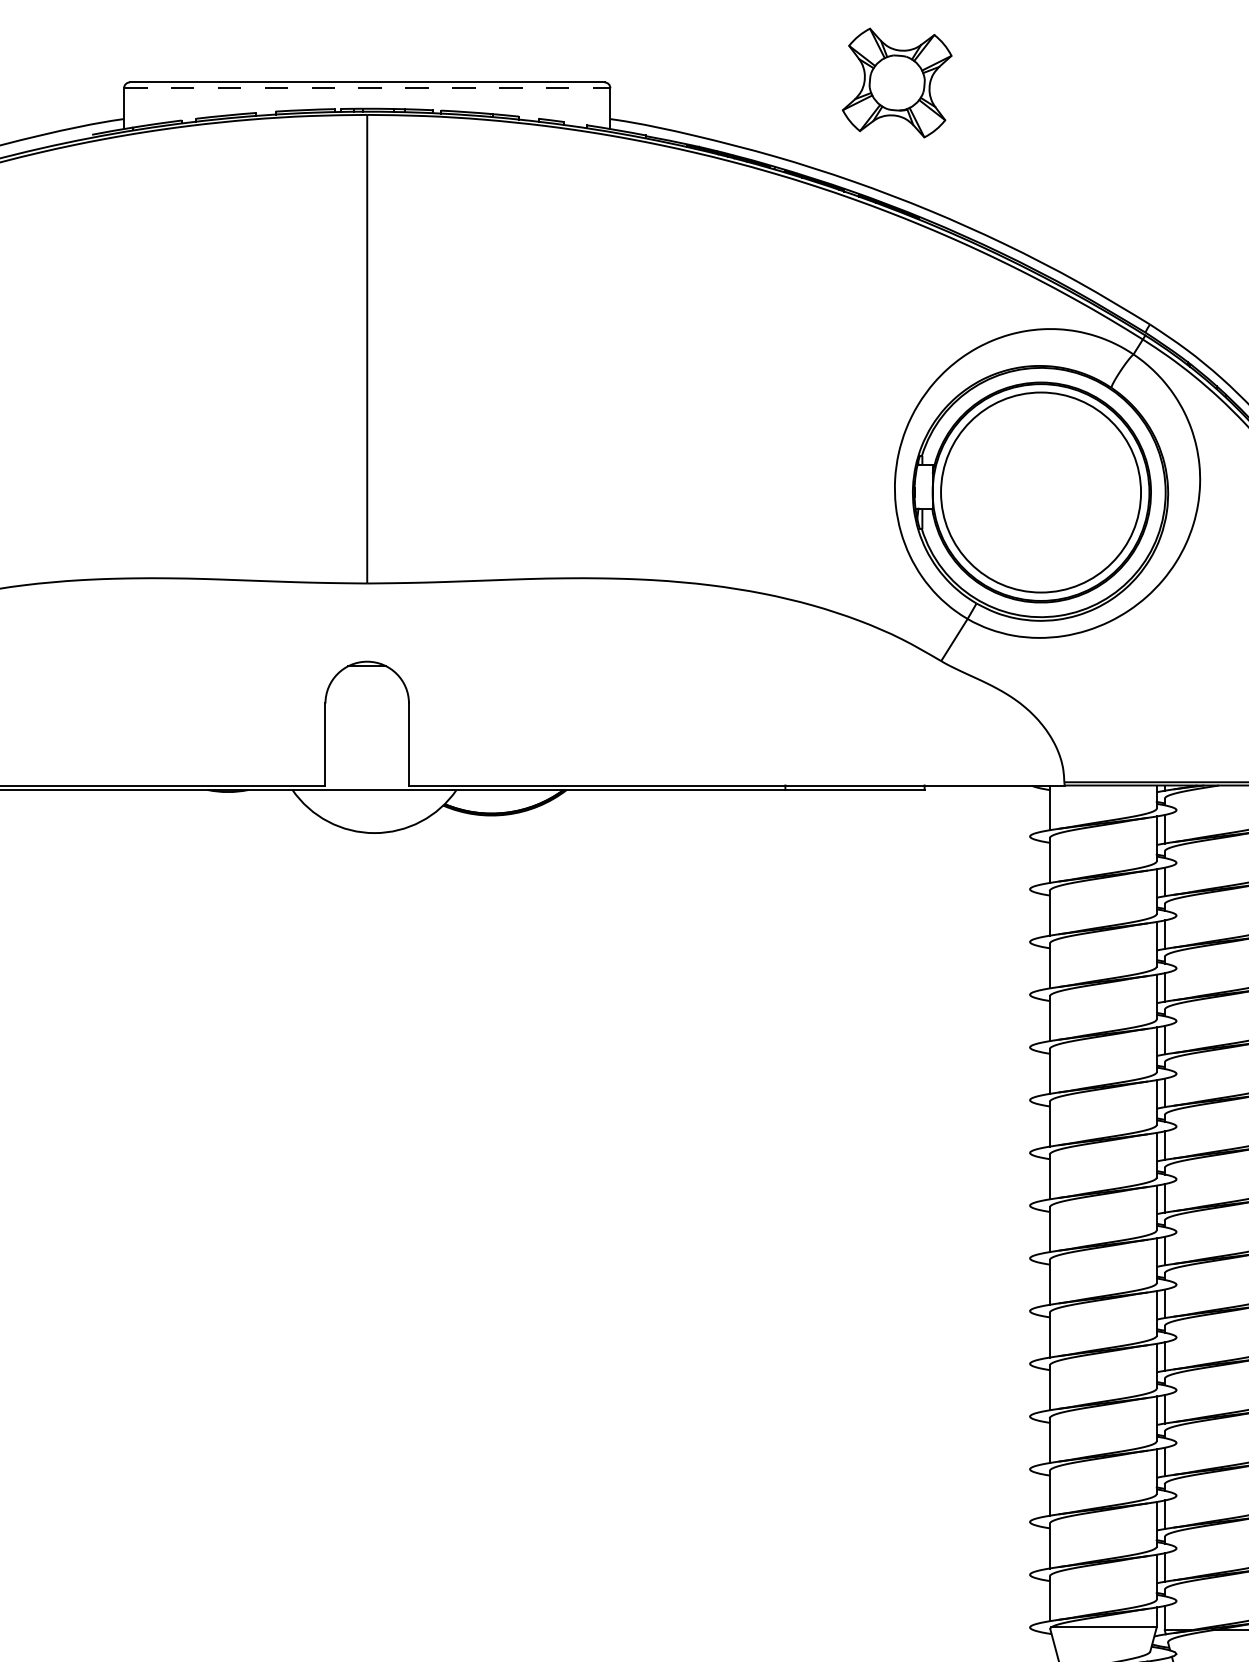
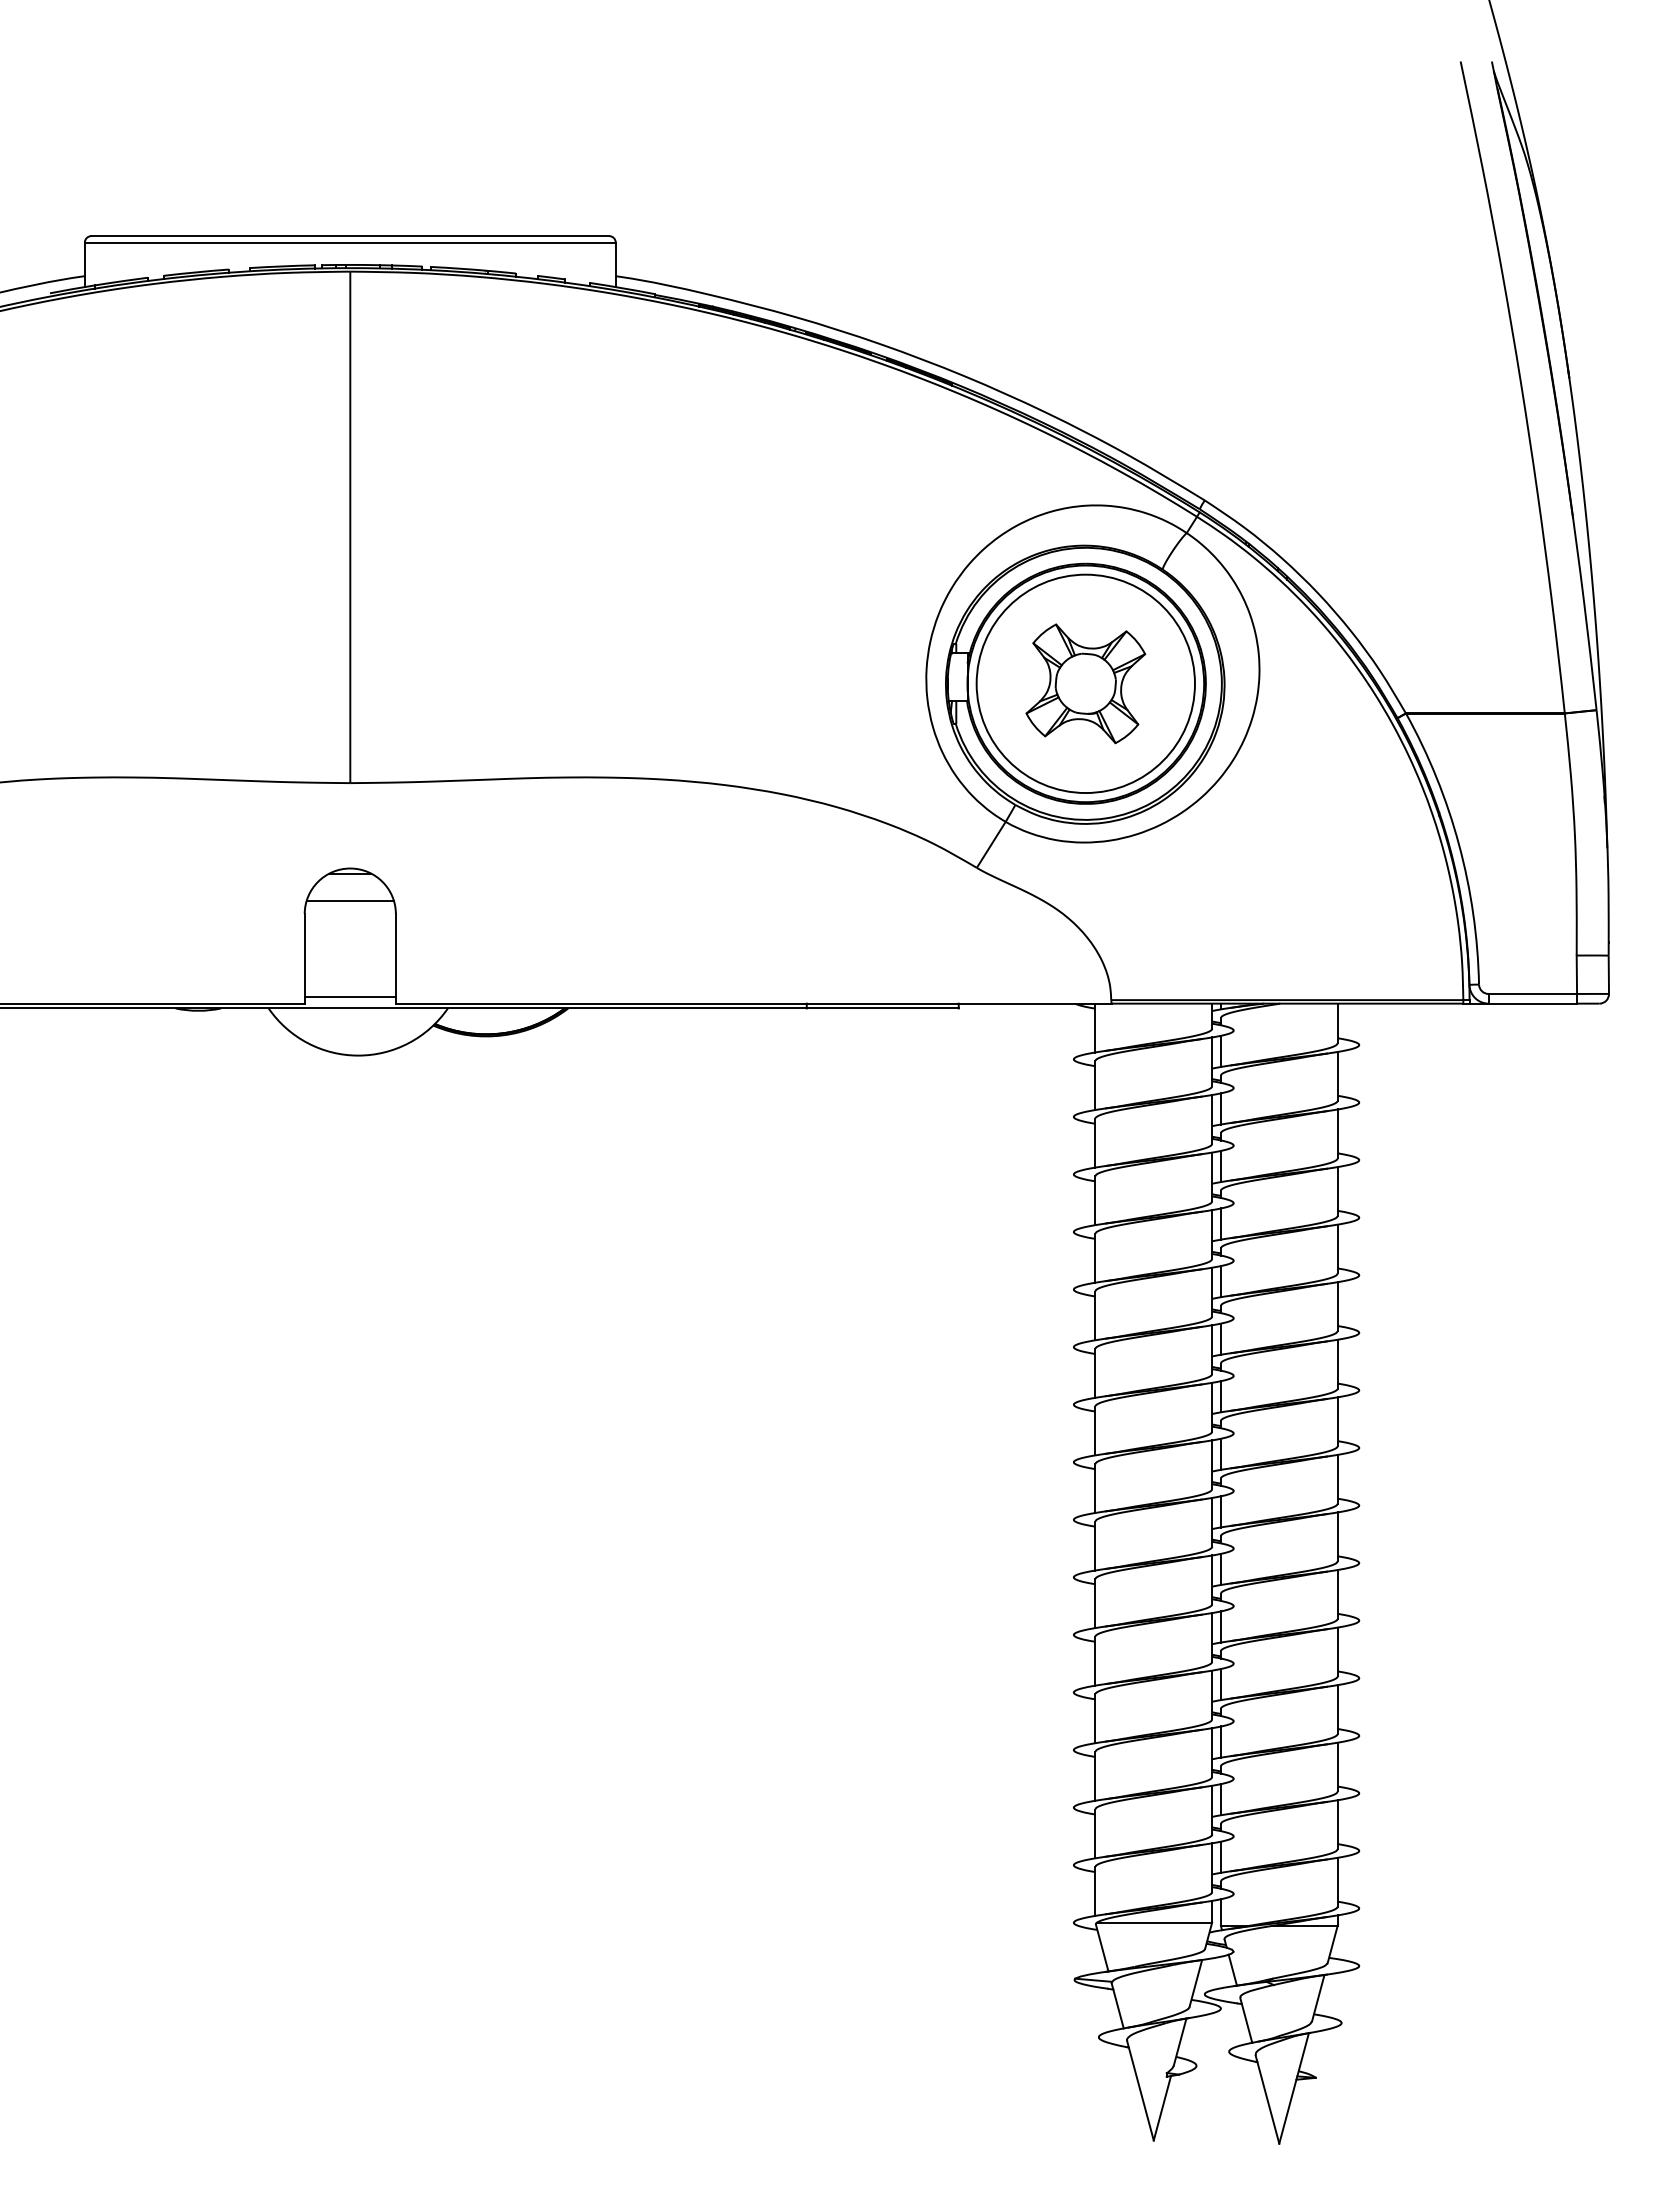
part: (896, 82) -> (1085, 683), moved
line: (367, 88) -> (350, 242), dashed -> solid
line: (367, 691) -> (350, 901), added
line: (366, 779) -> (349, 997), added

